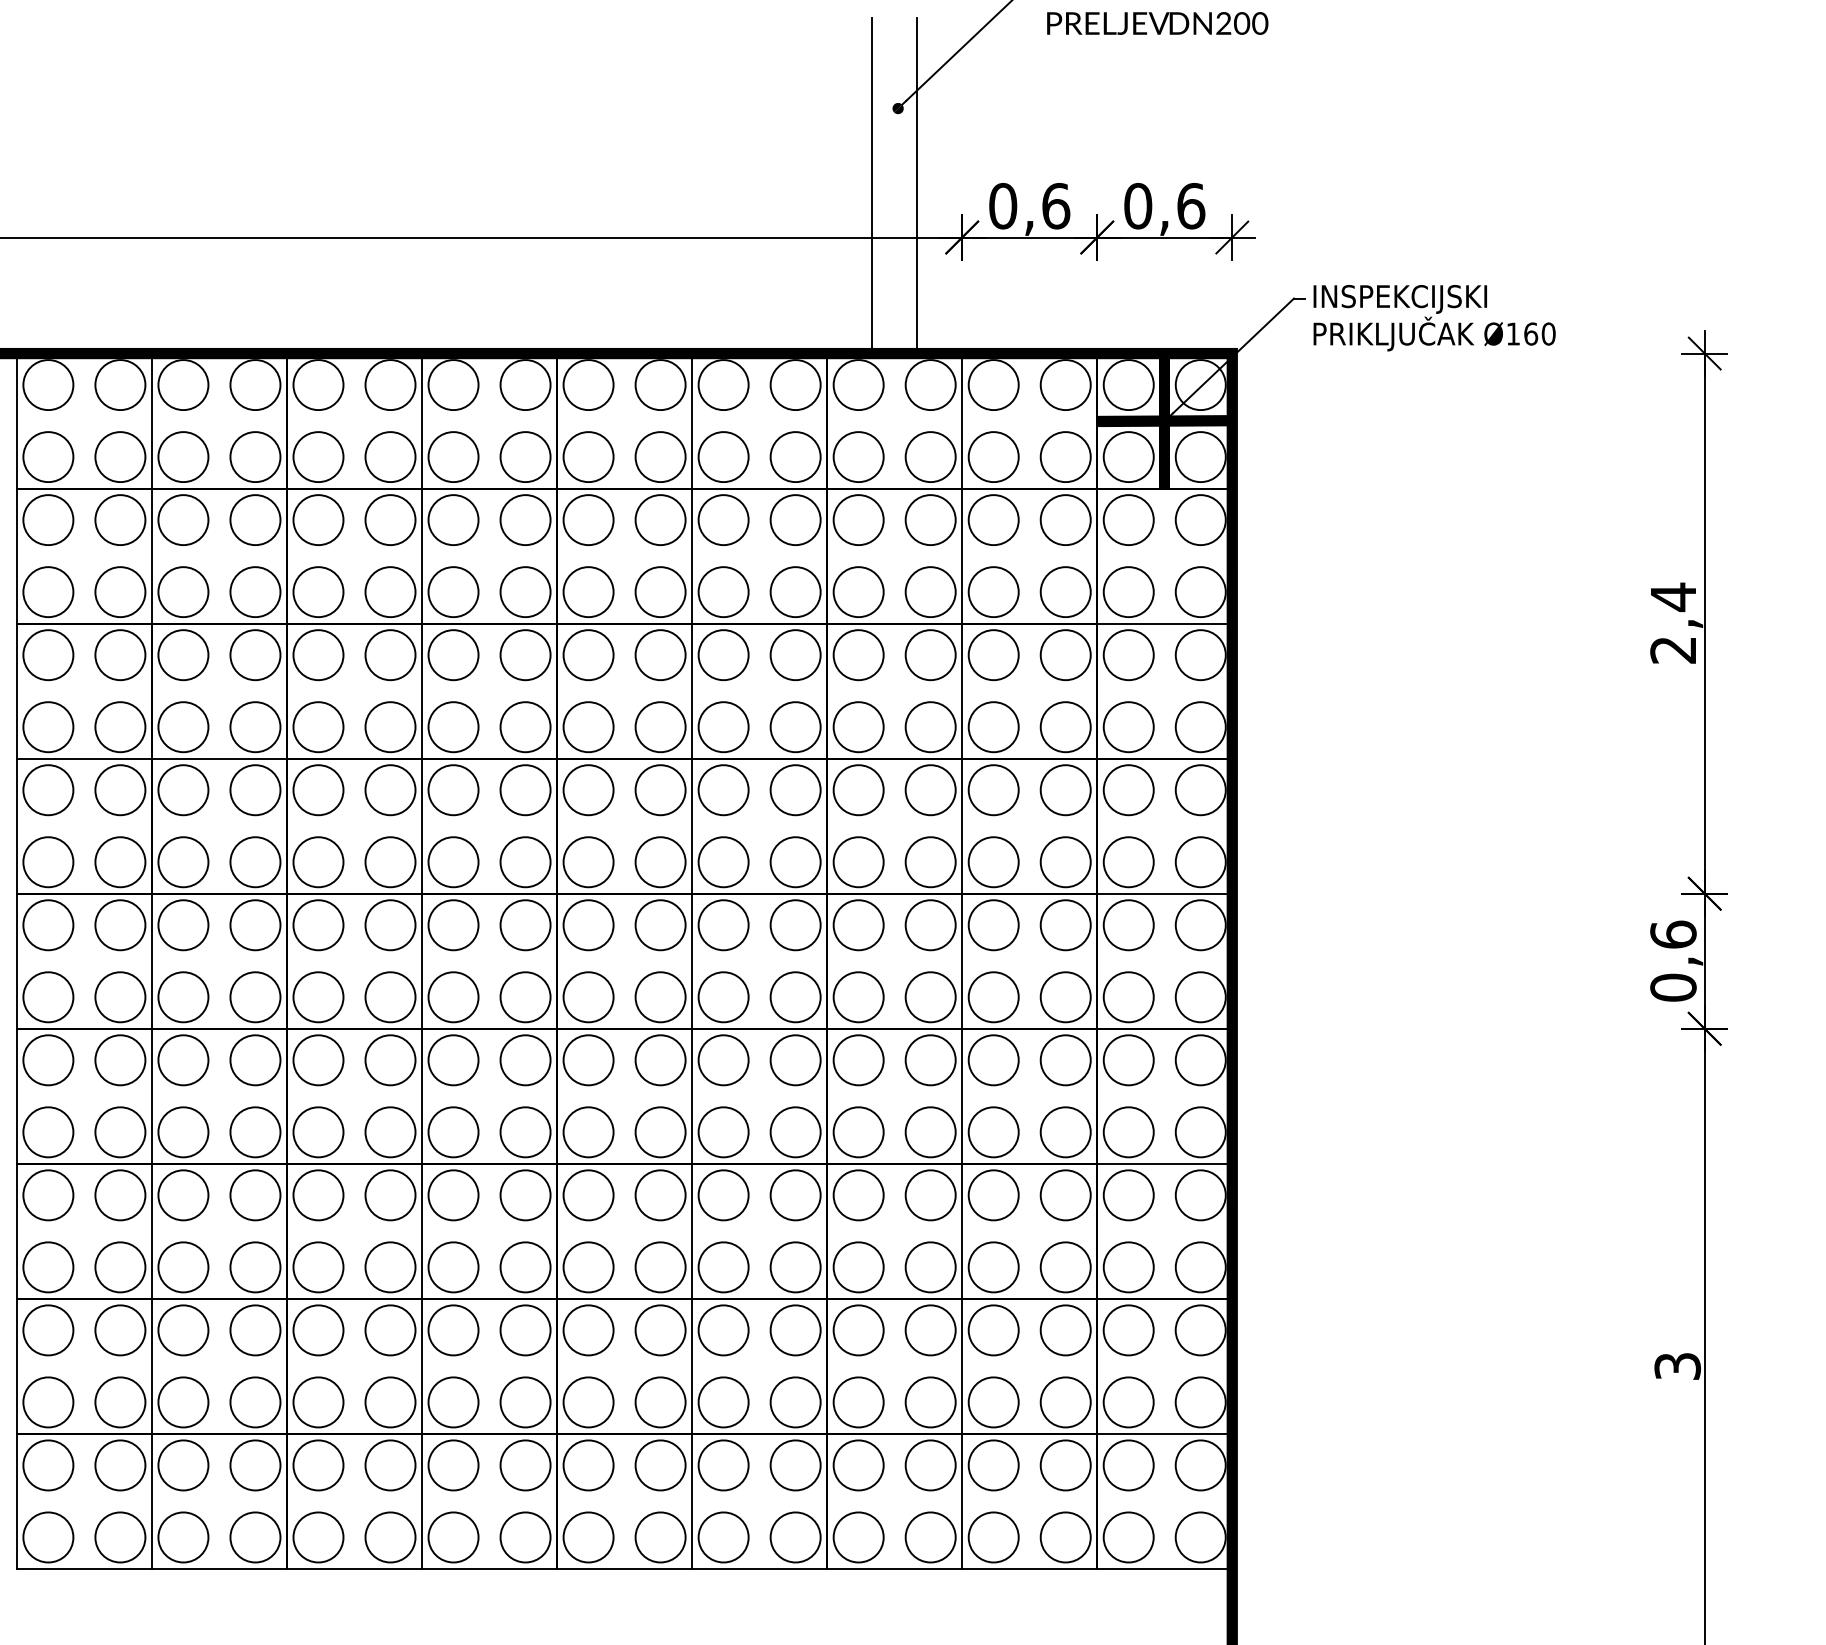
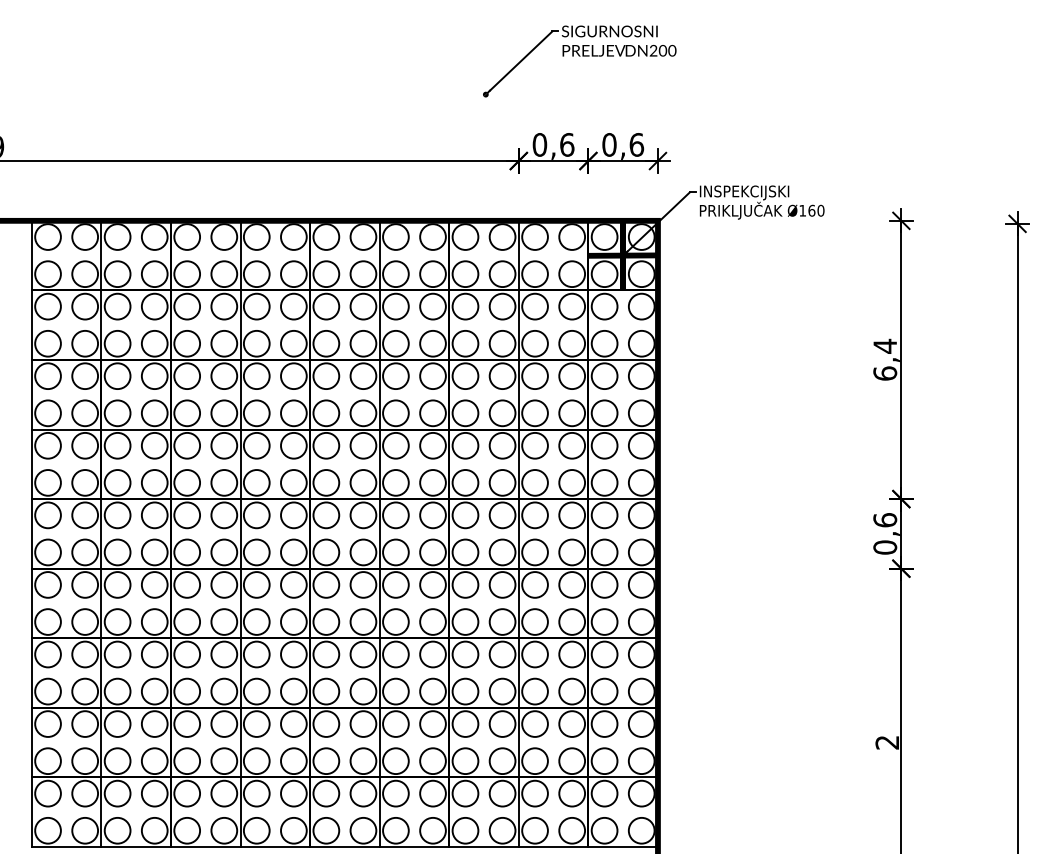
line: (872, 184) -> (472, 133), removed
line: (916, 184) -> (495, 133), removed
text: (1673, 649) -> (885, 373), 2,4 -> 6,4
text: (1677, 1366) -> (887, 742), 3 -> 2

